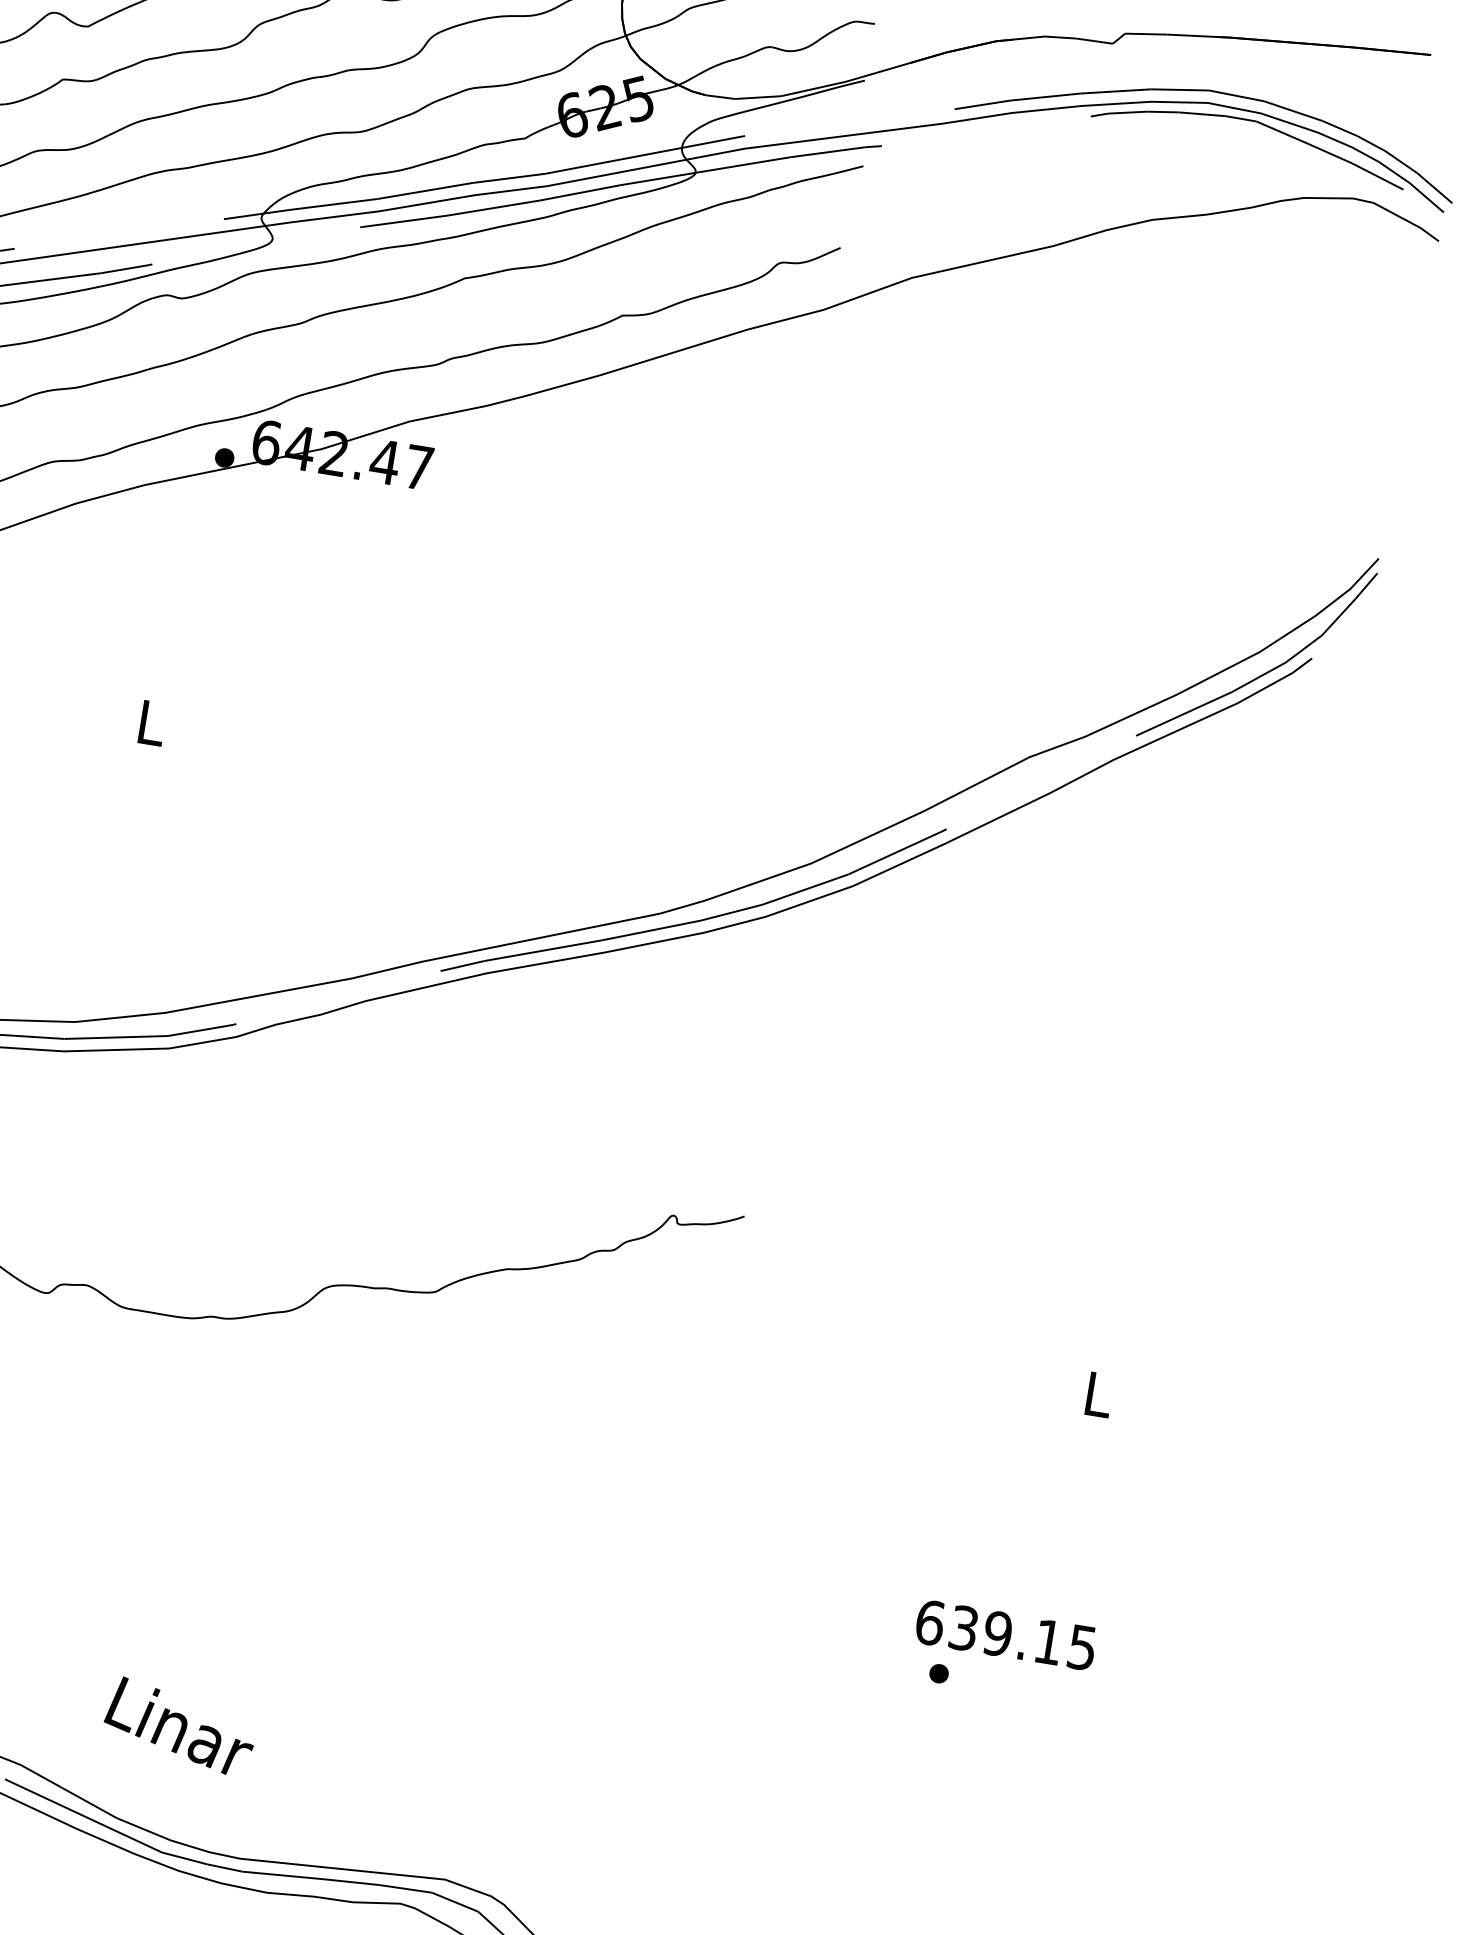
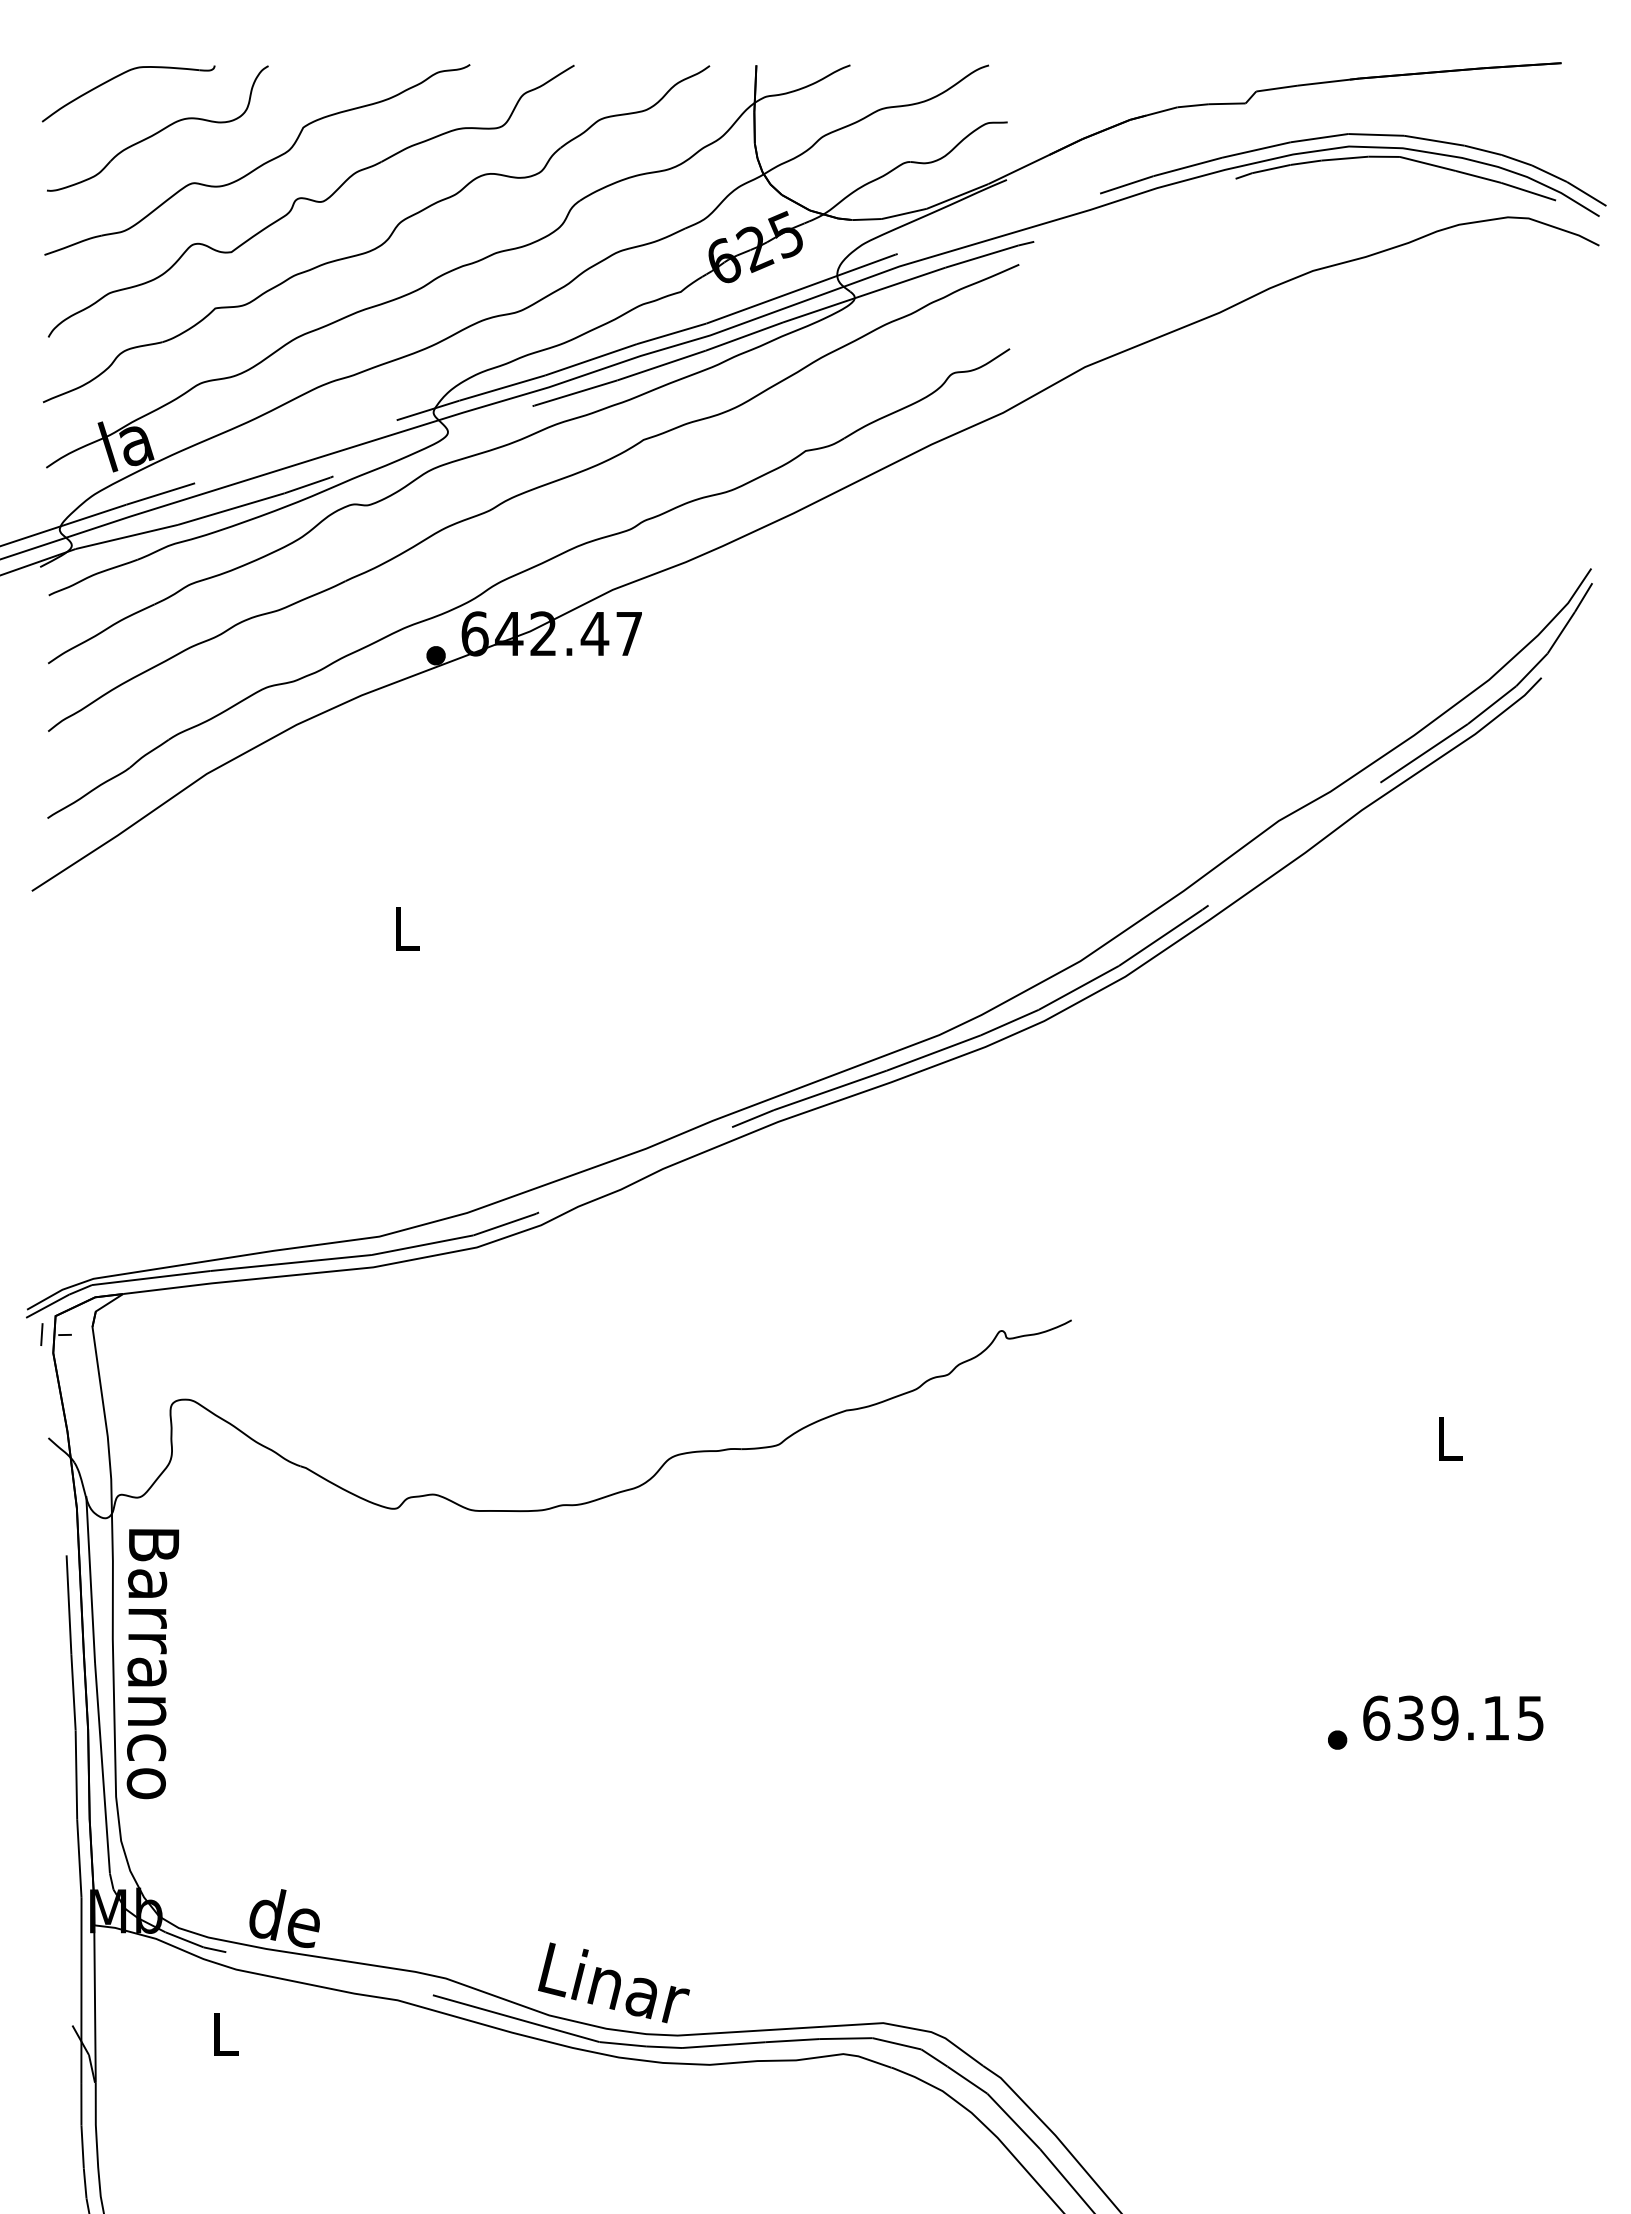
text: (1006, 1634) -> (1453, 1717), moved
text: (179, 1726) -> (613, 1982), moved

